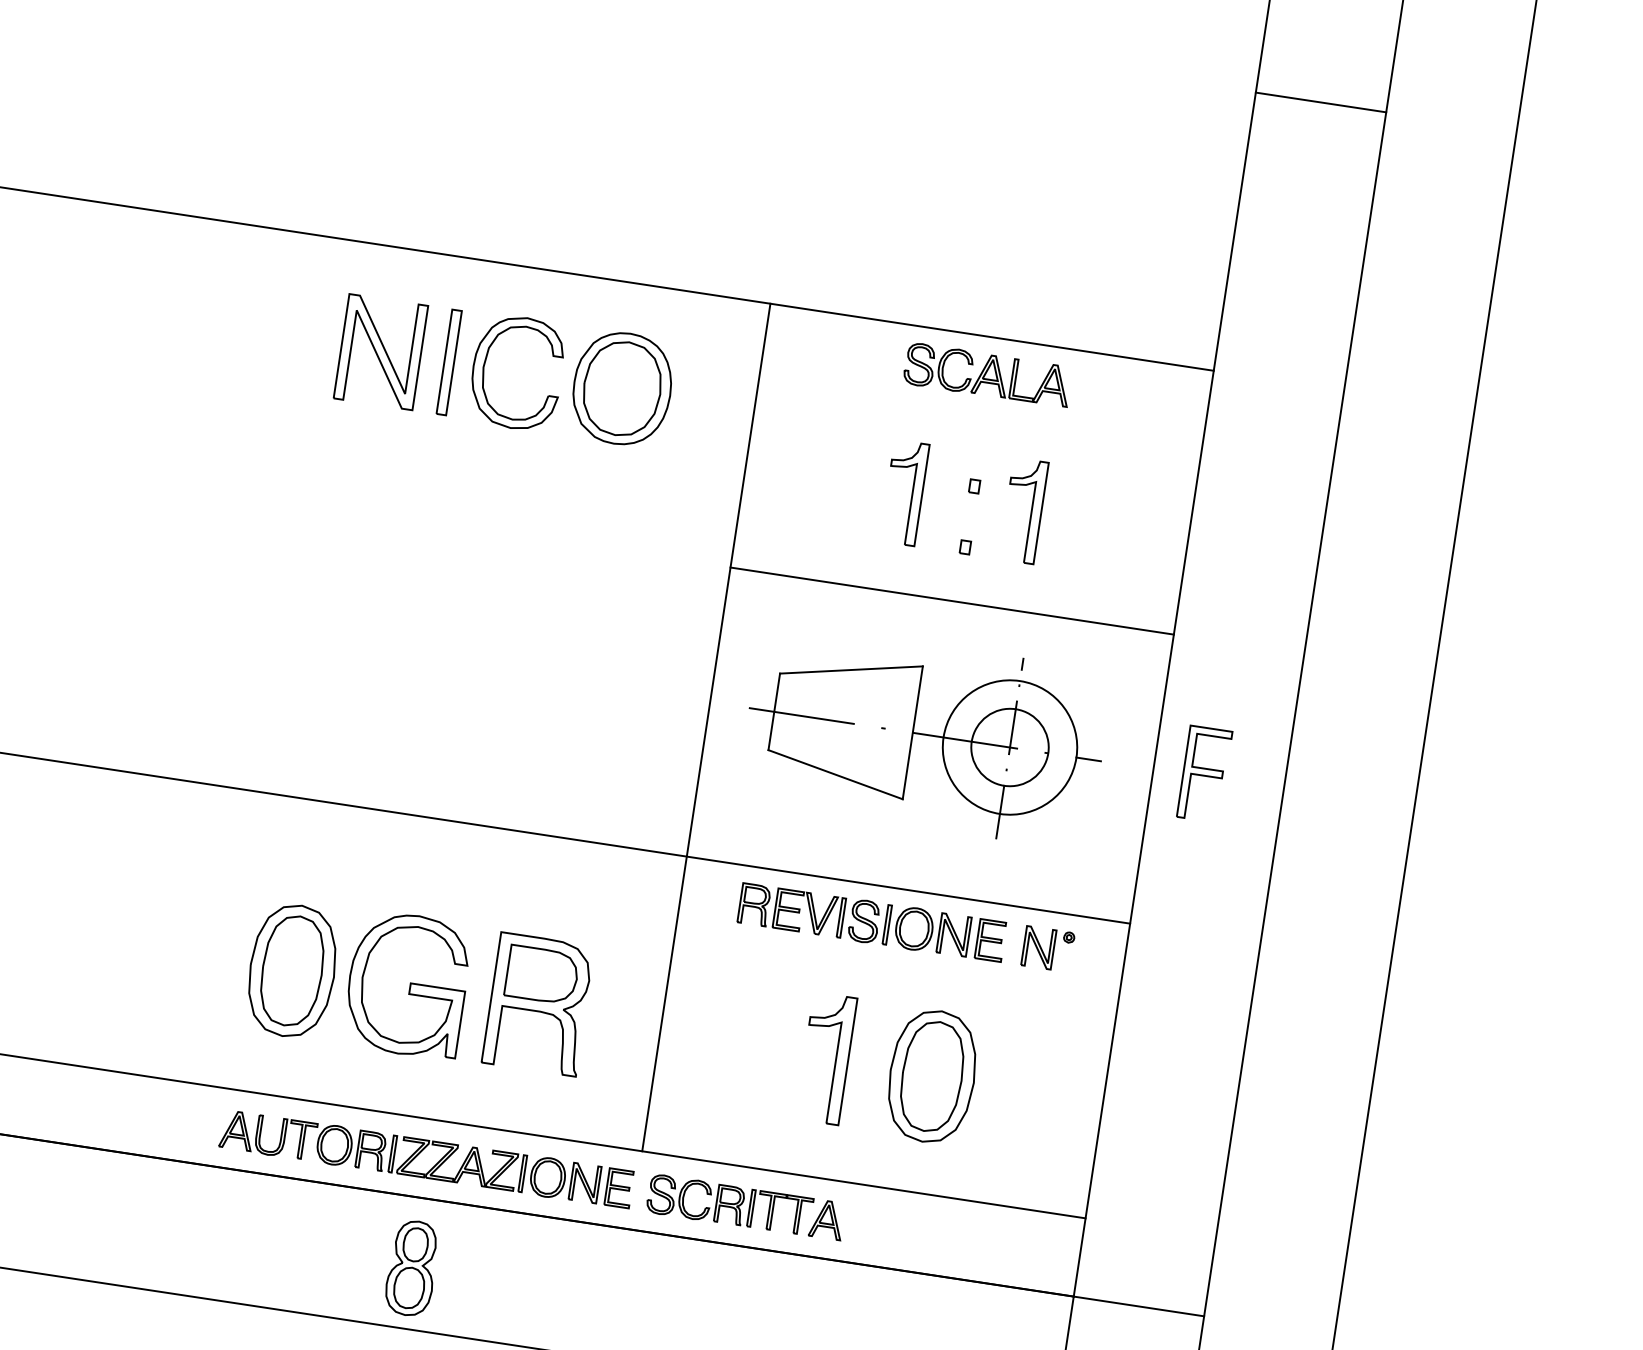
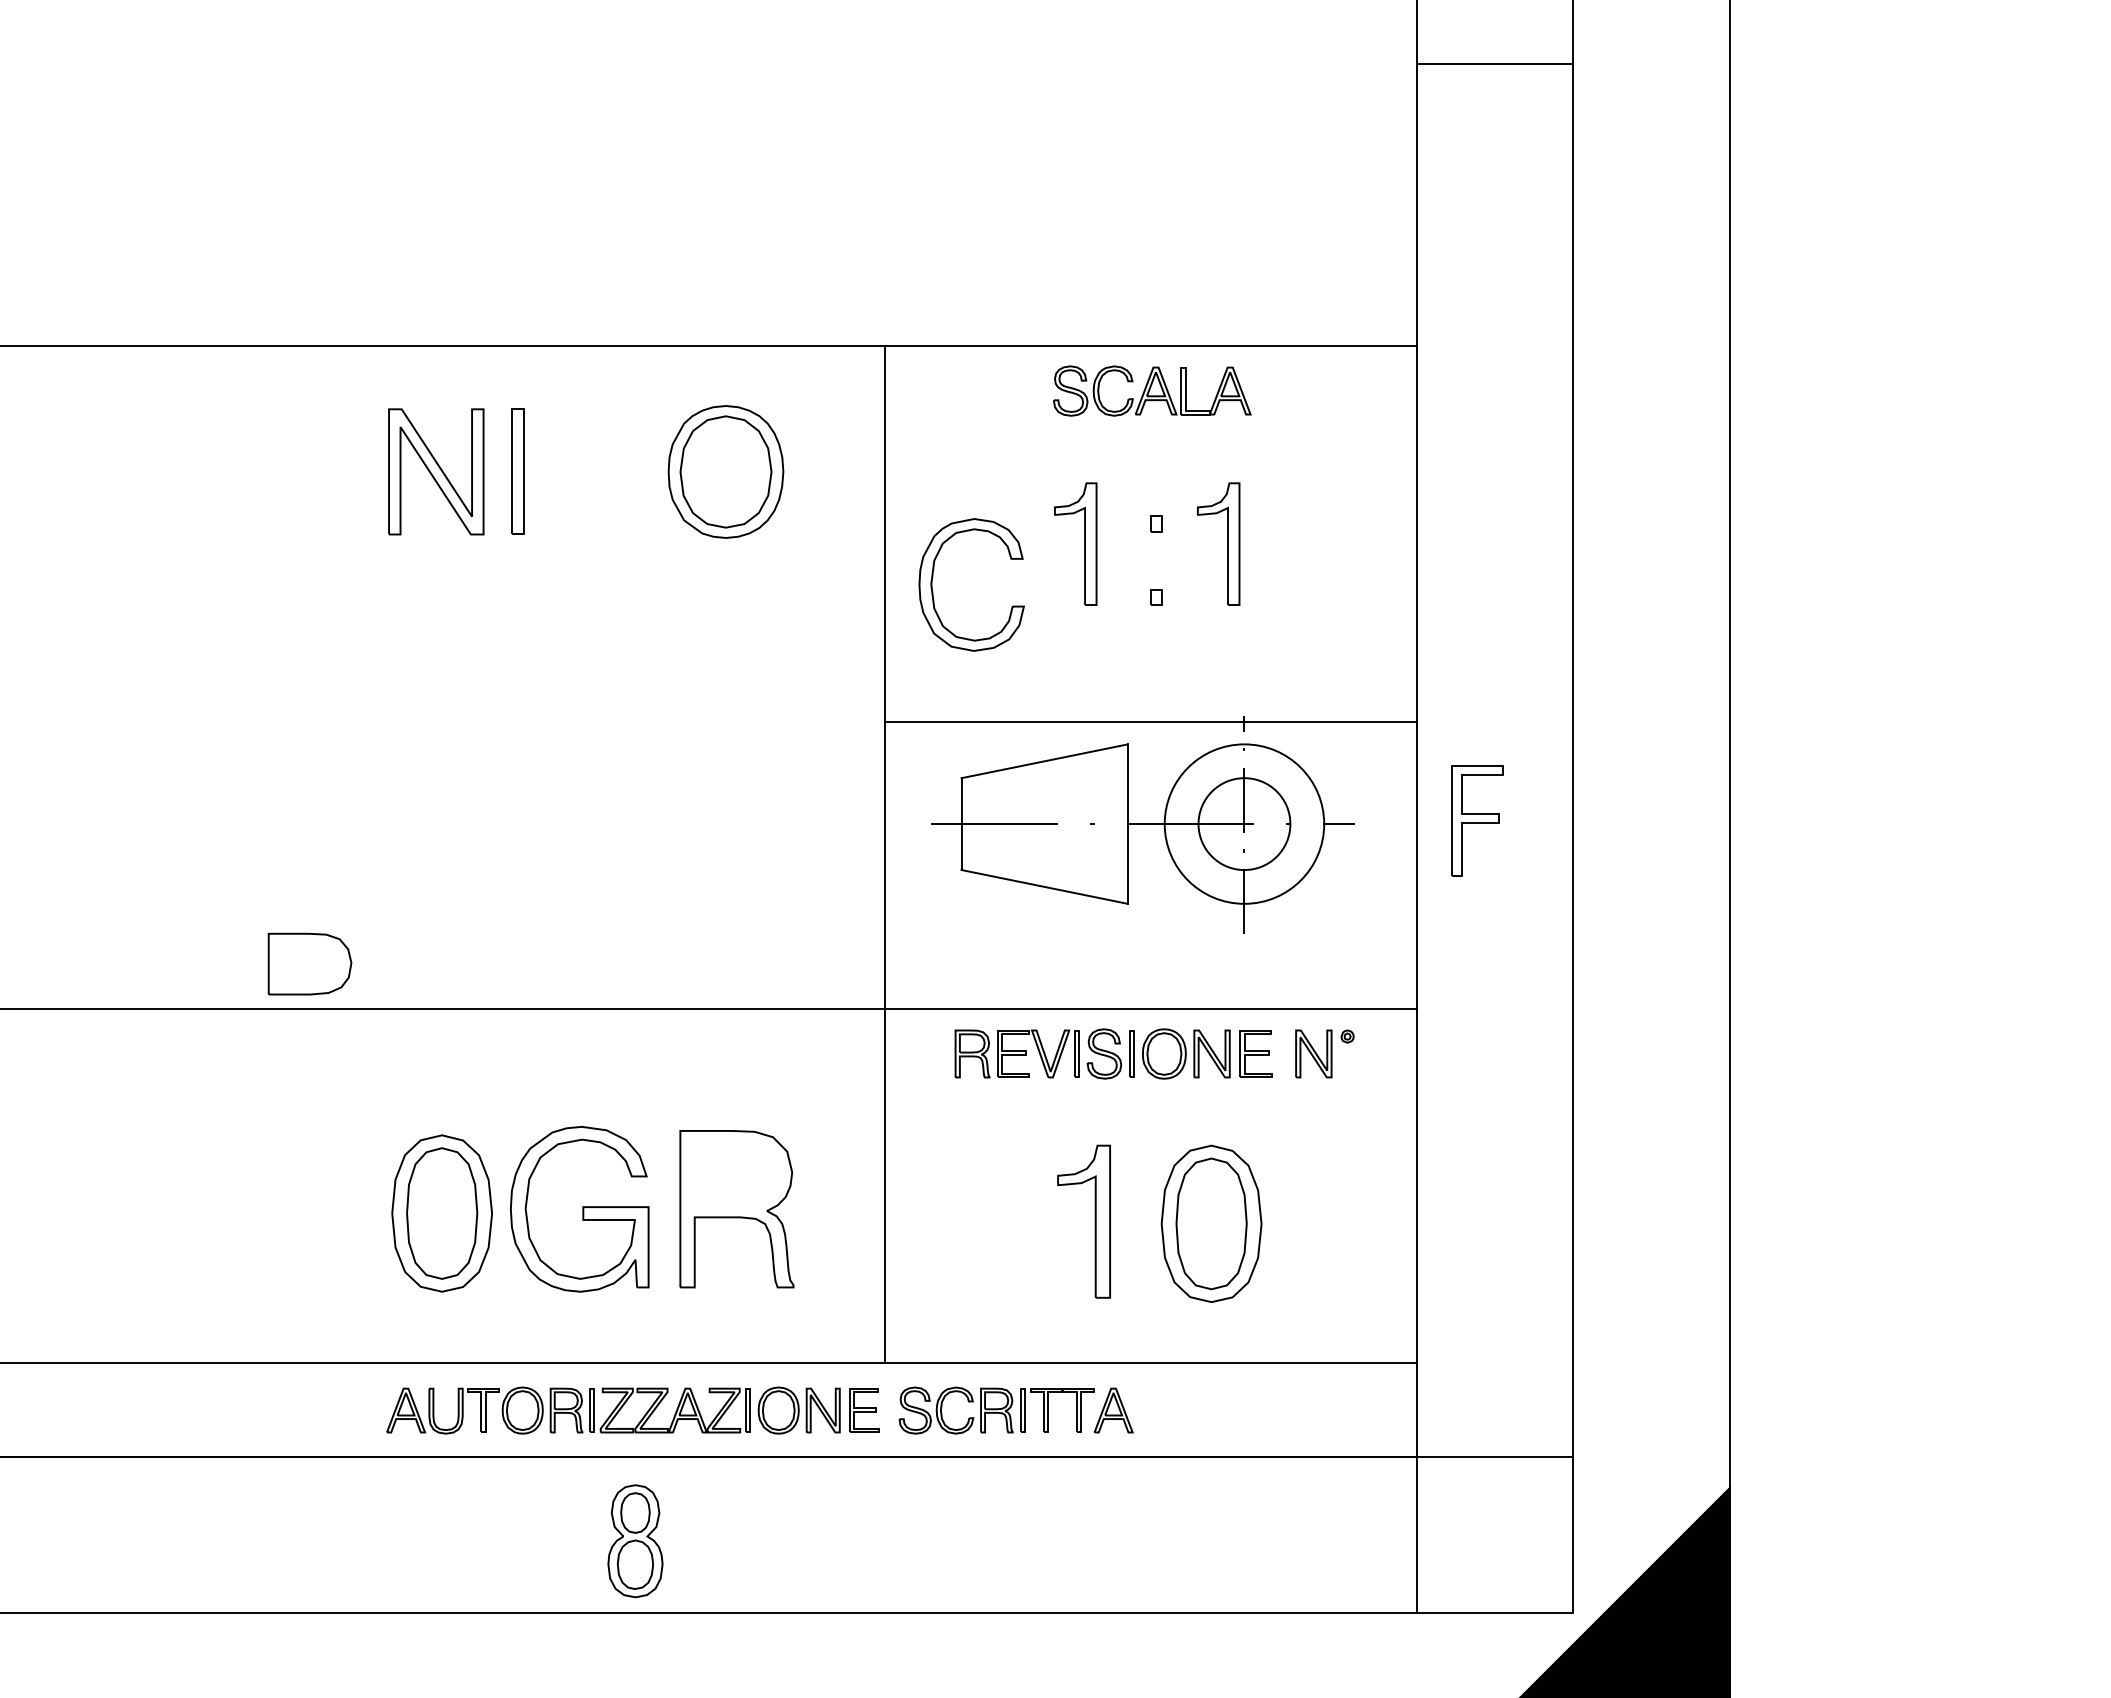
line: (1320, 102) -> (1494, 64), moved
part: (486, 361) -> (933, 577), moved
line: (952, 601) -> (1150, 721), moved
part: (541, 974) -> (309, 963), moved

